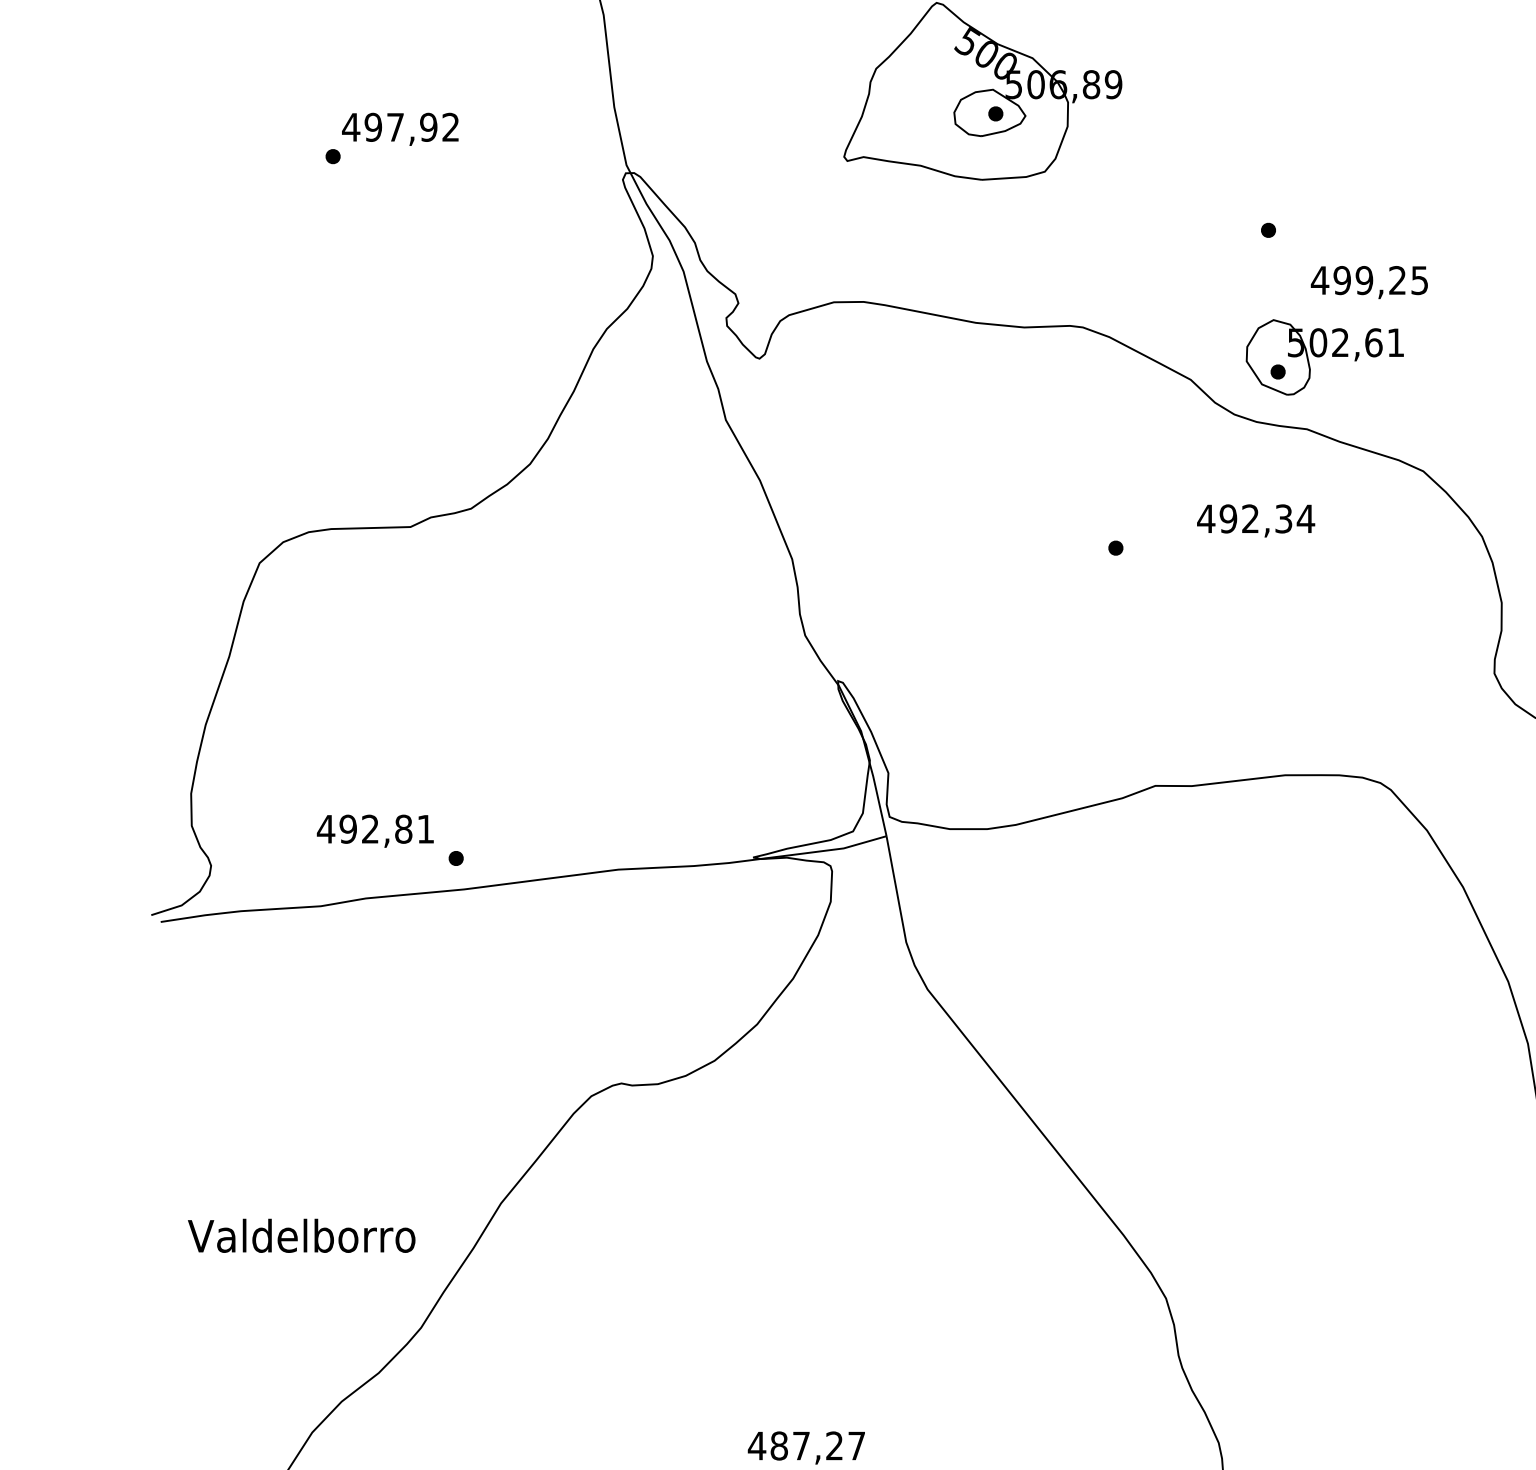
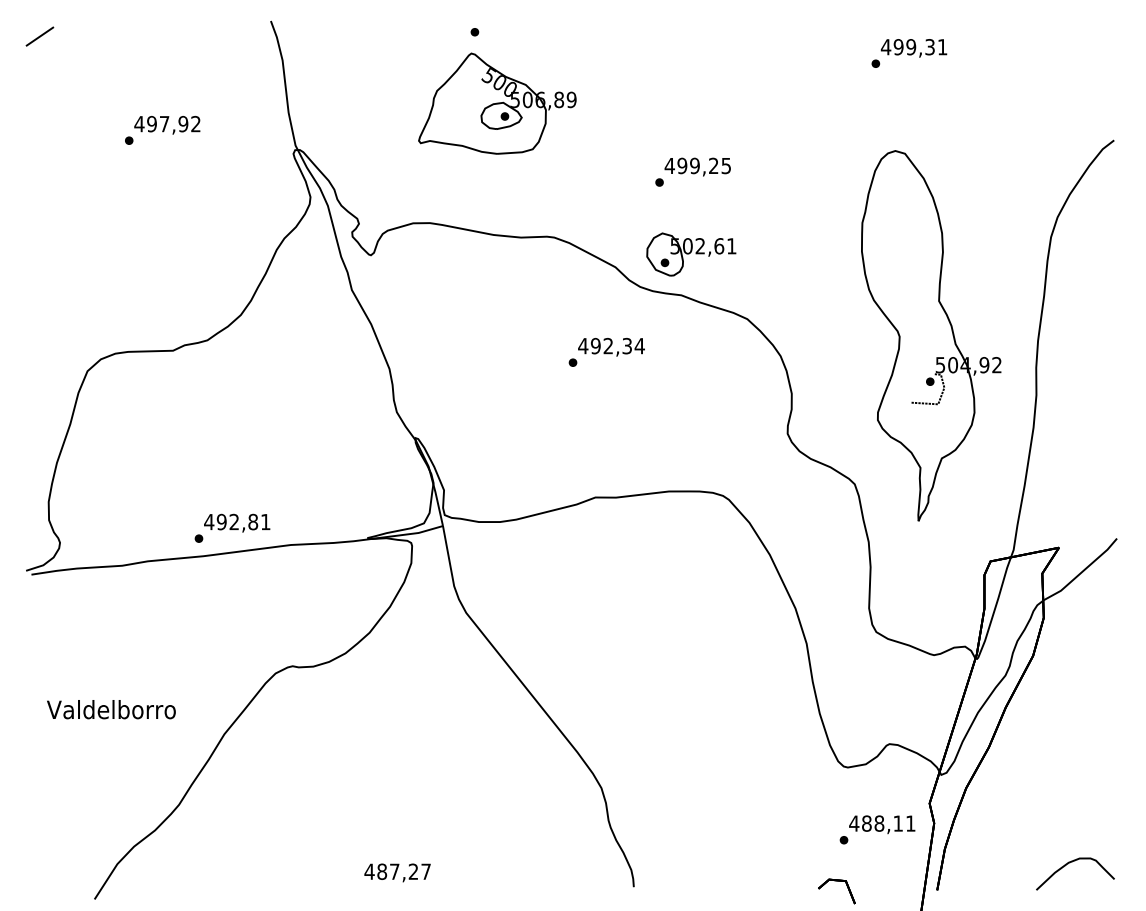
text: (1368, 281) -> (697, 166), moved
text: (1256, 521) -> (611, 347), moved
text: (375, 829) -> (237, 522), moved
text: (301, 1235) -> (111, 709), moved

